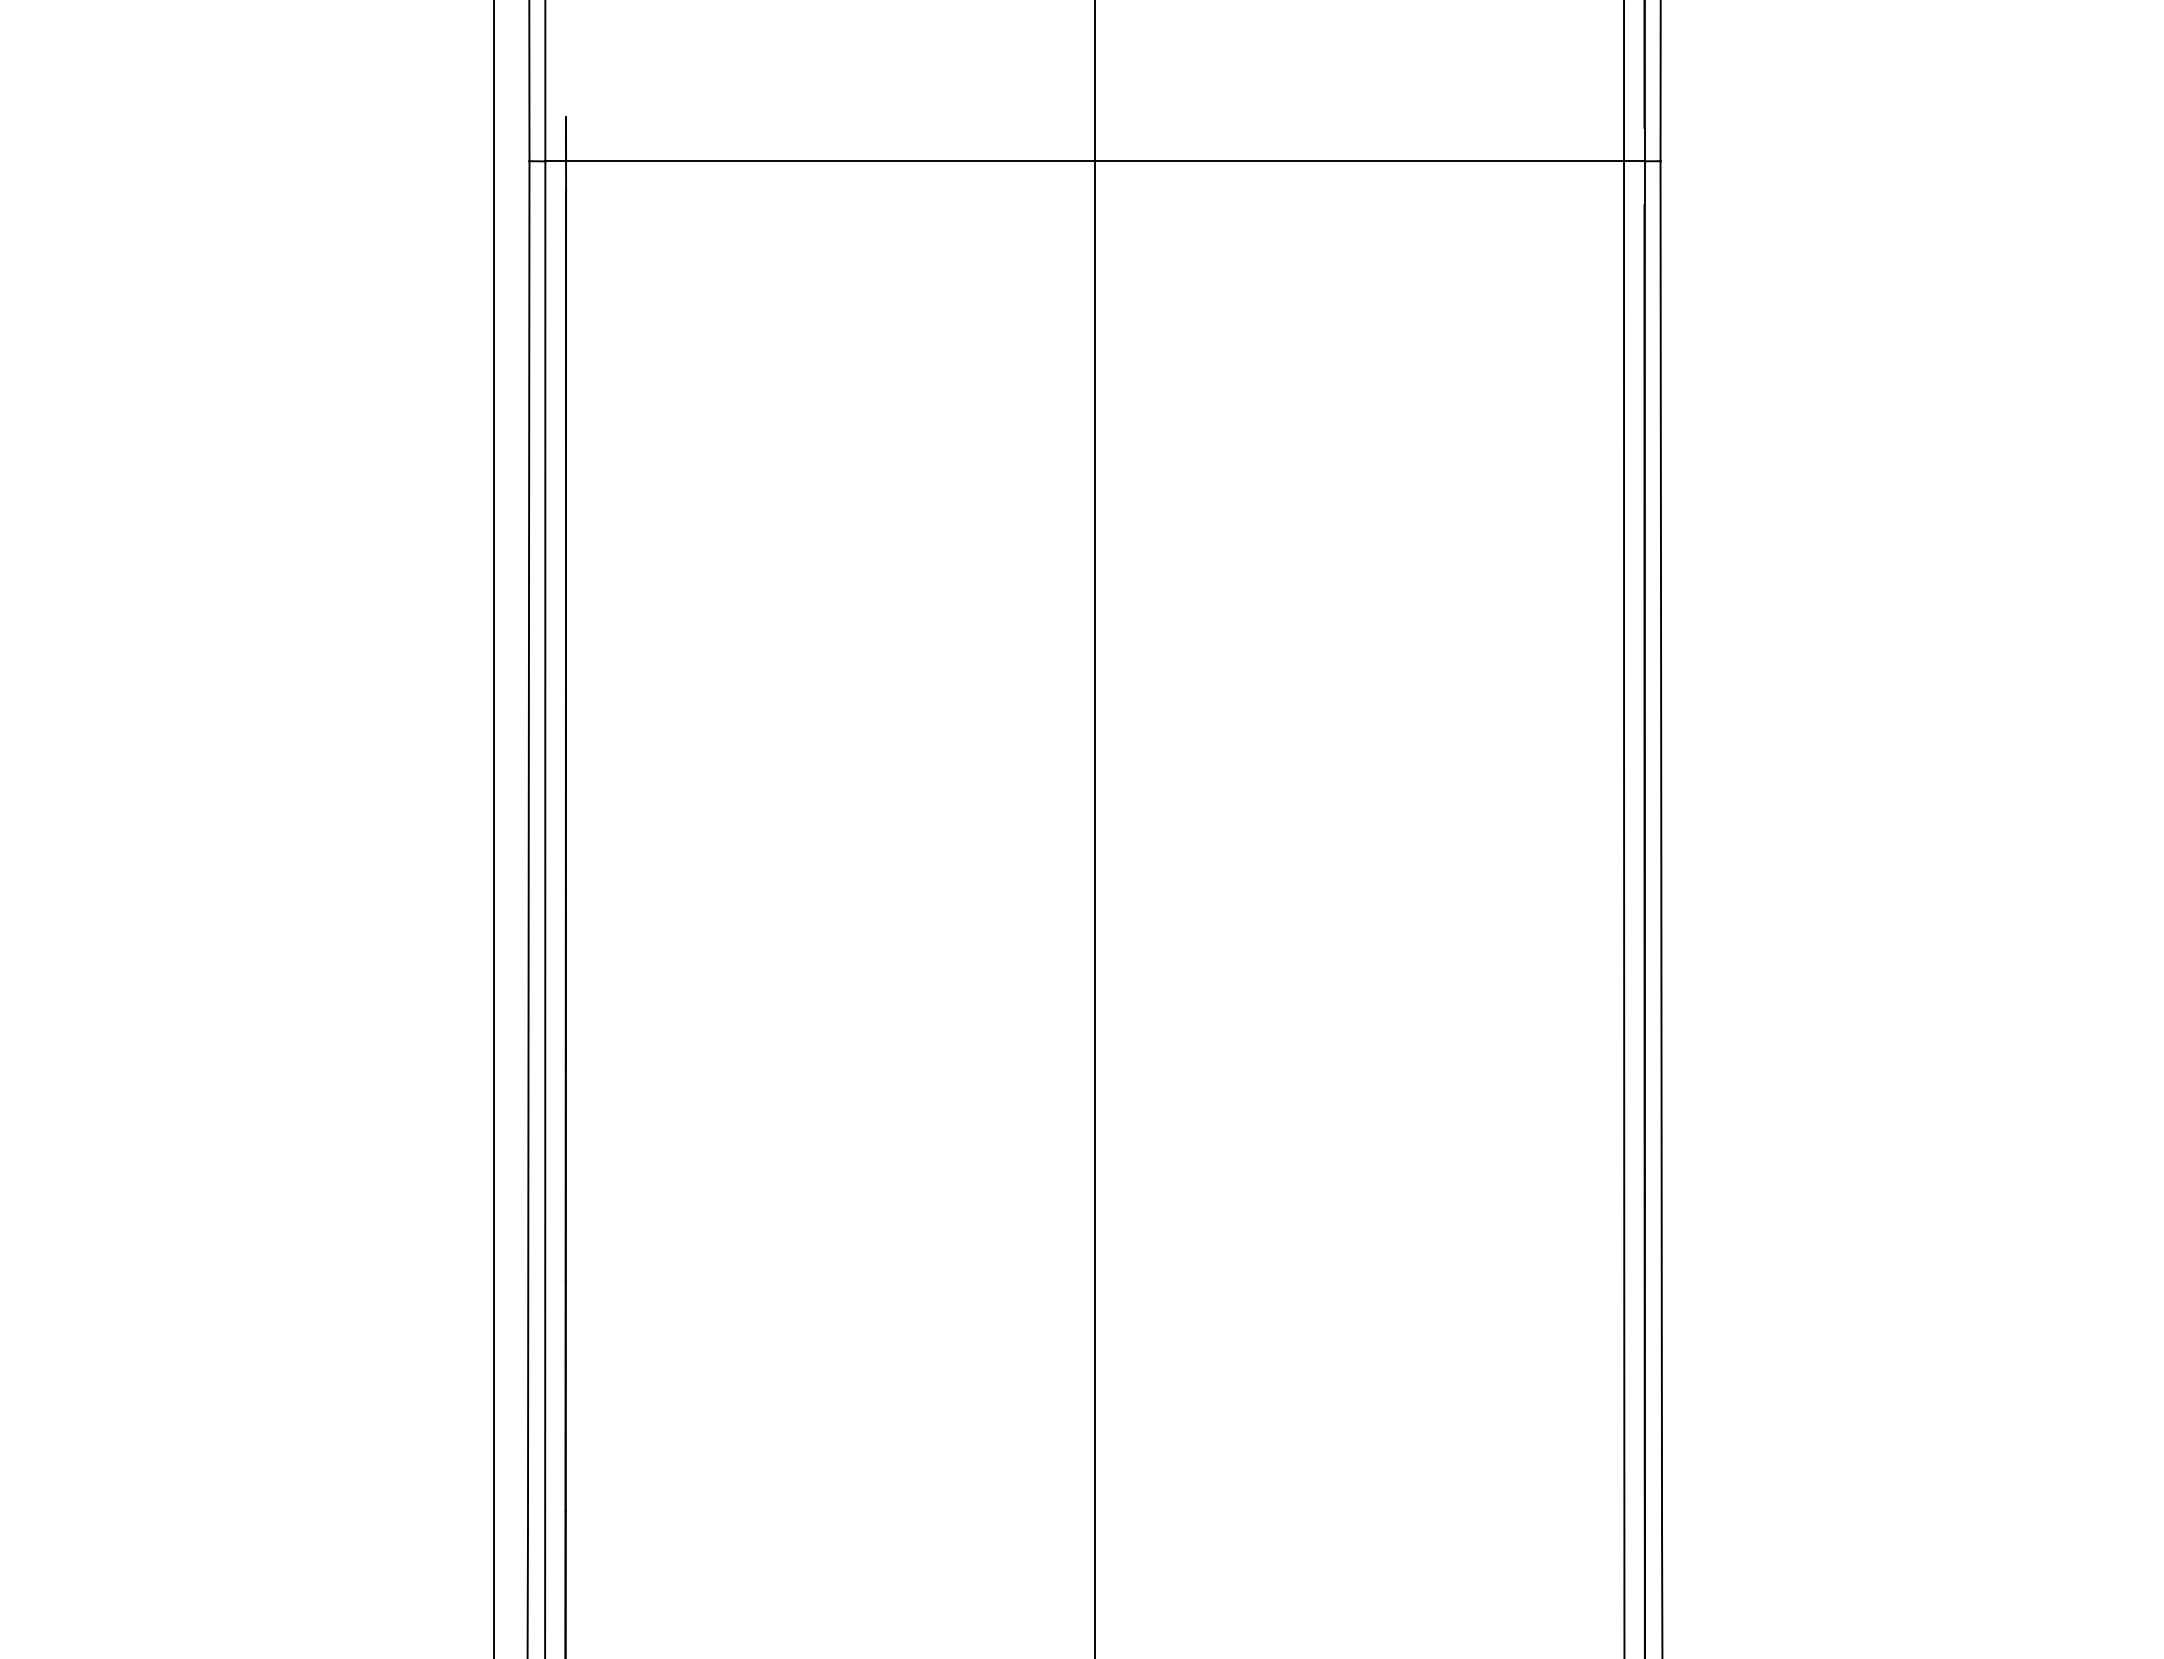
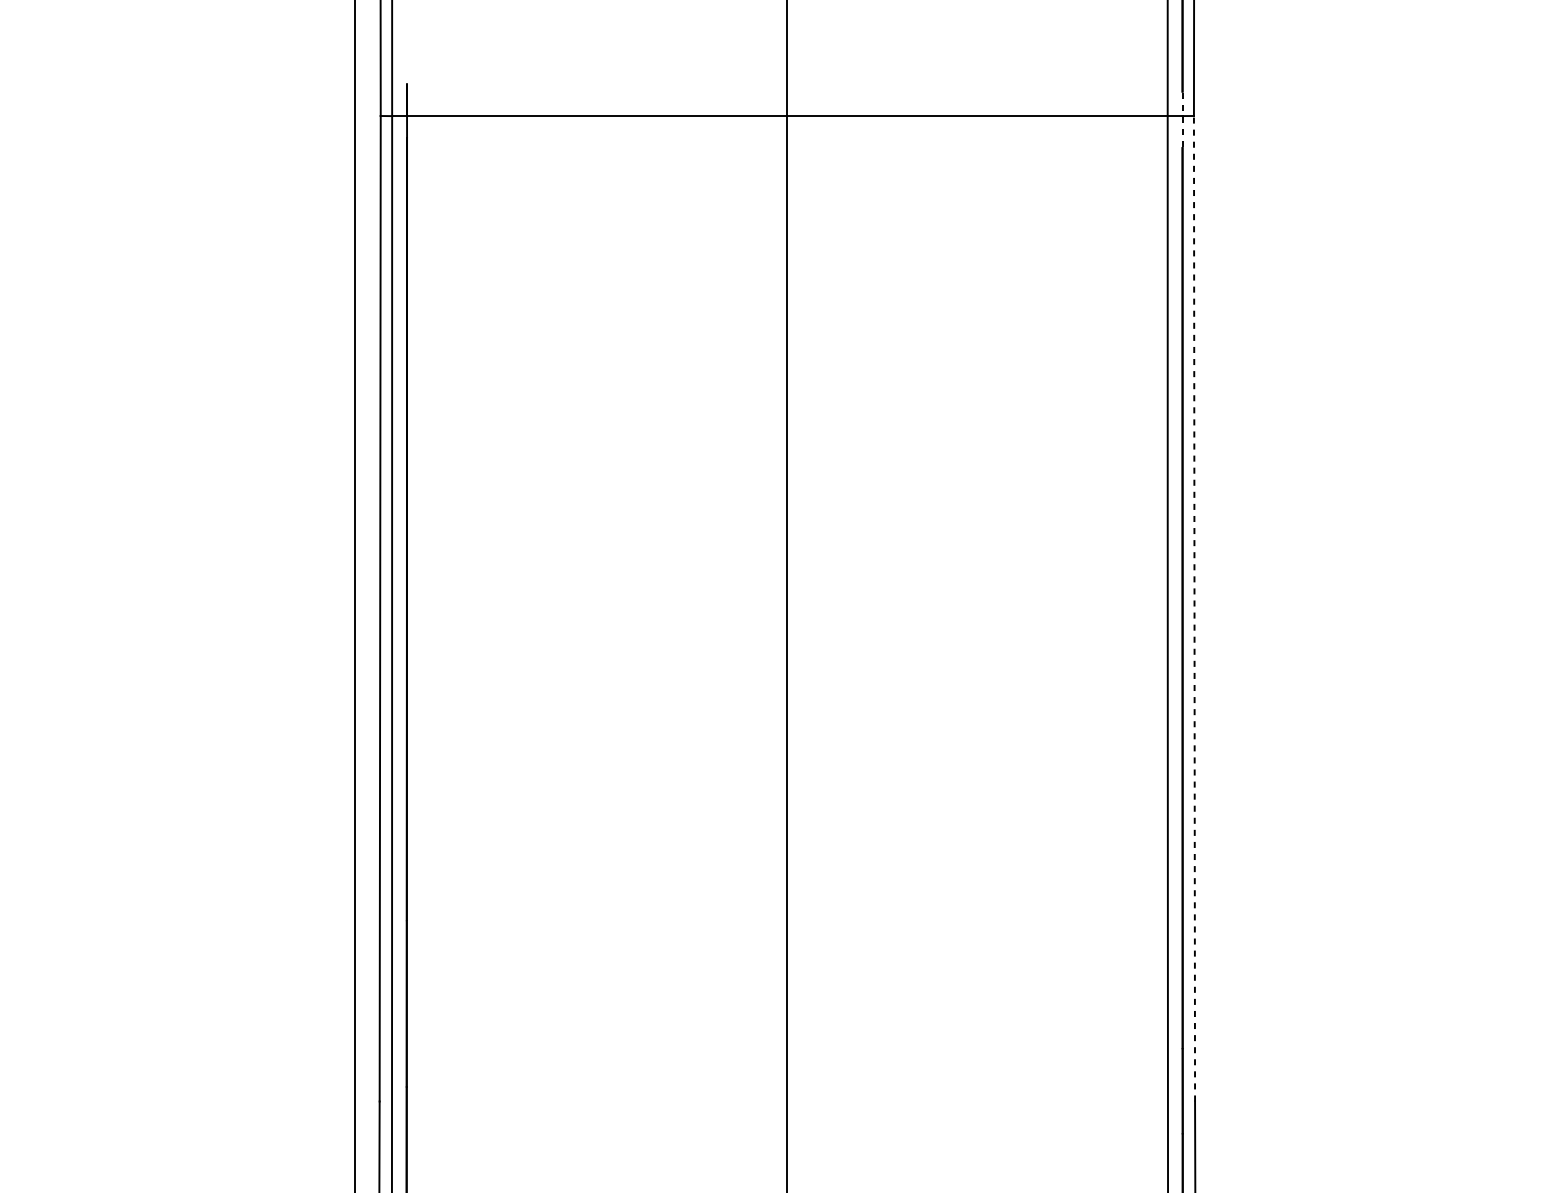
line: (1644, 166) -> (1182, 119), solid -> dashed
line: (1661, 846) -> (1194, 608), solid -> dashed

